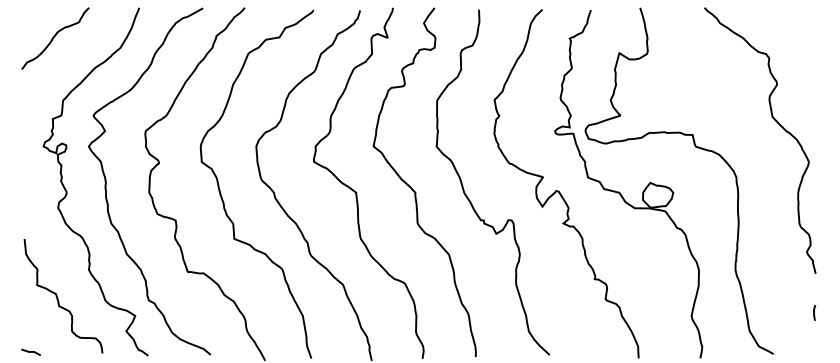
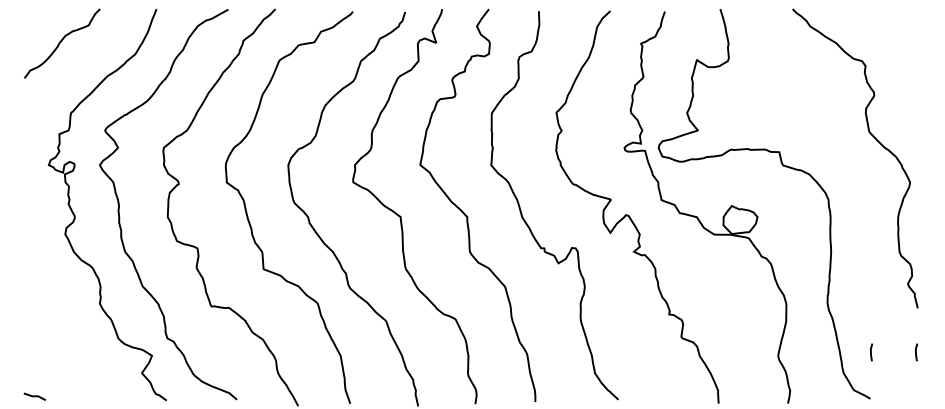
curve: (58, 298) -> (65, 336), removed
line: (774, 312) -> (871, 351), added

